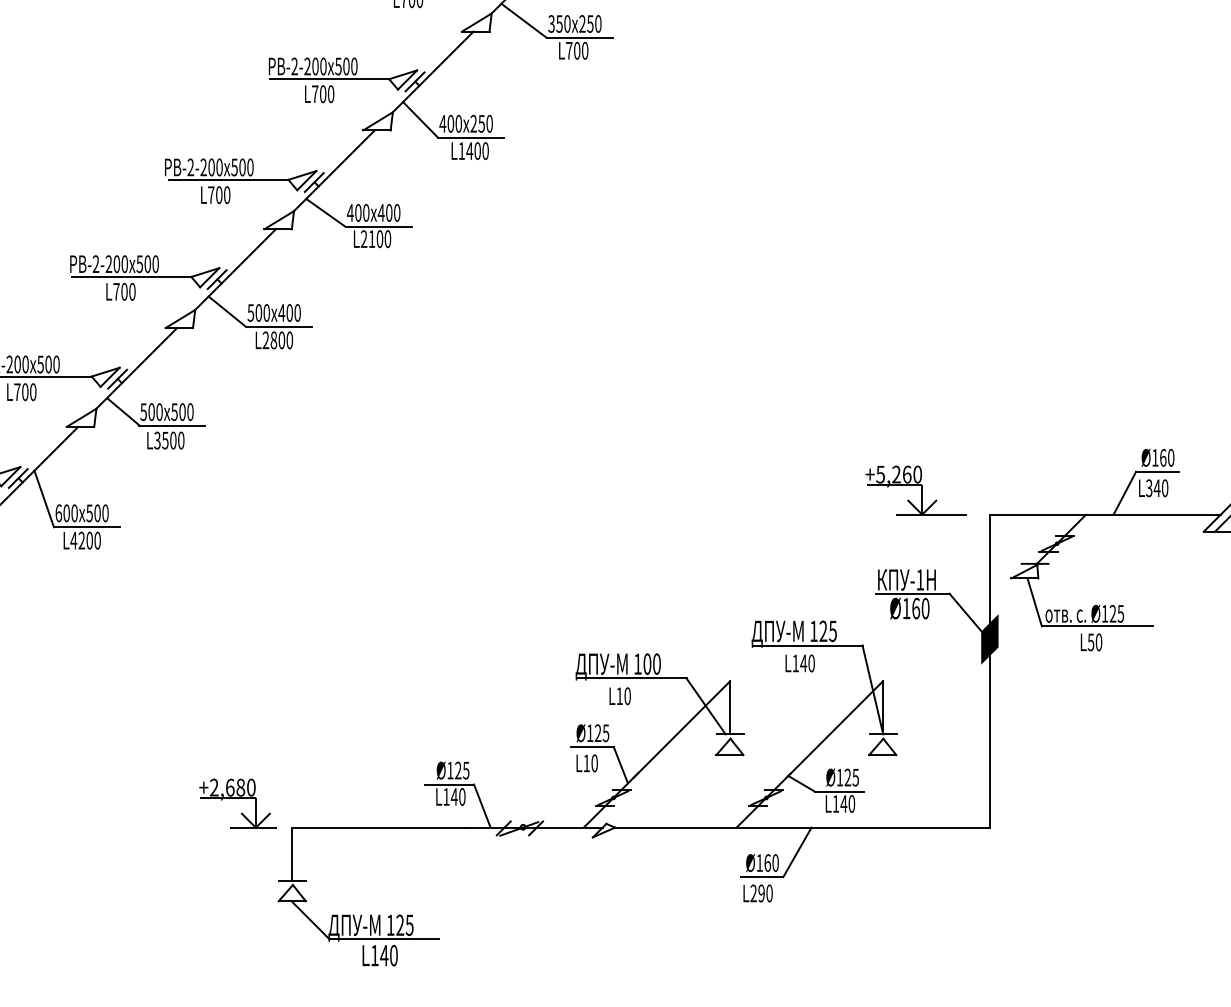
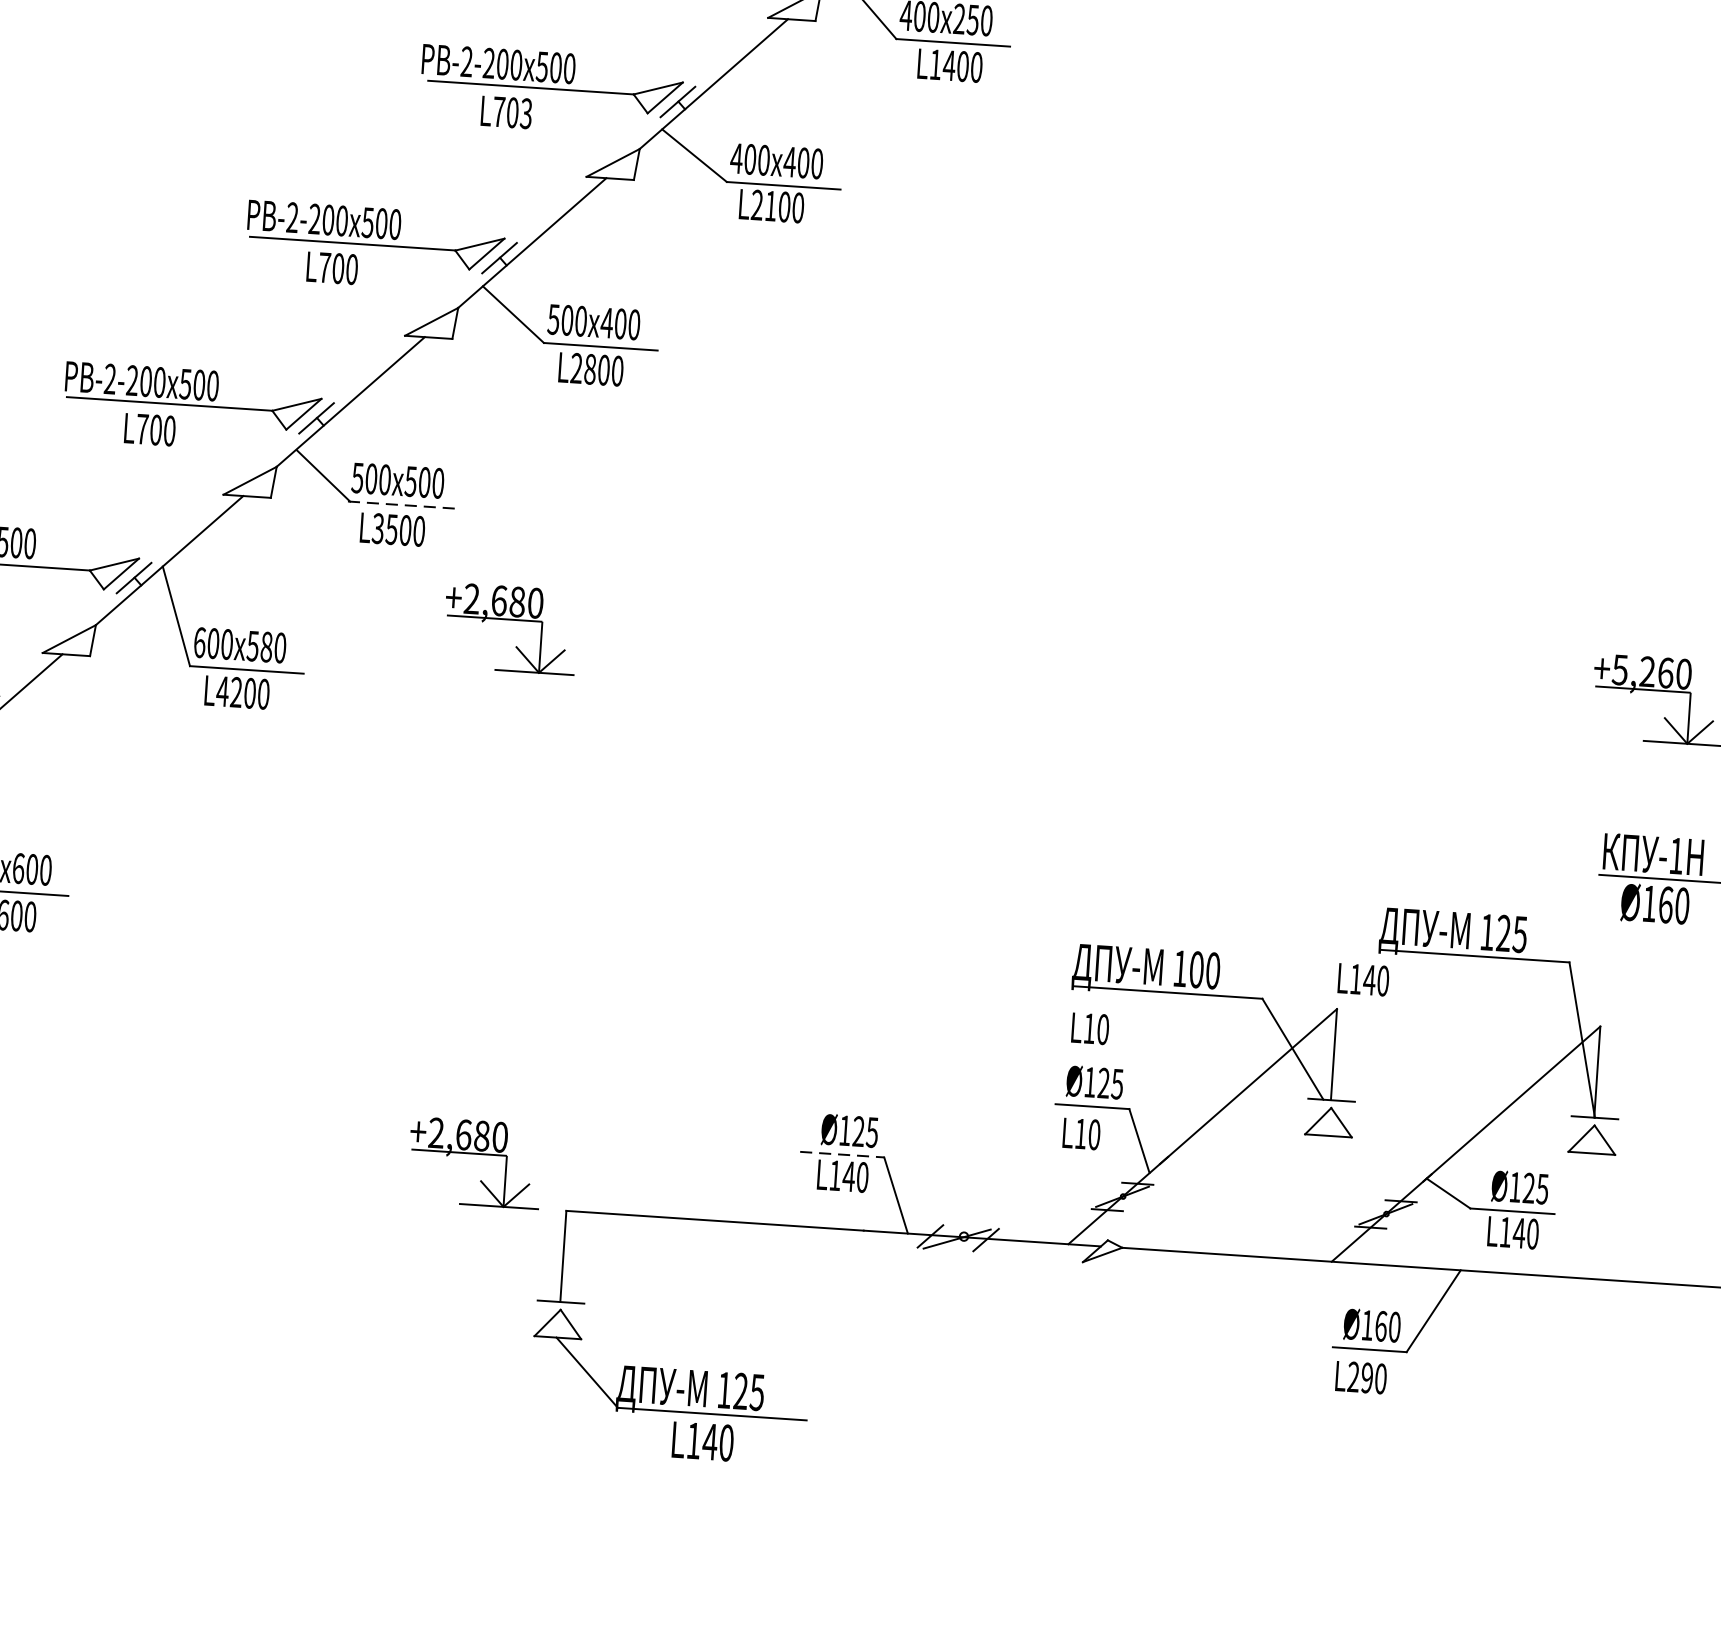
text: (226, 194) -> (525, 112), L700 -> L703
line: (171, 426) -> (404, 505), solid -> dashed
part: (237, 493) -> (510, 628), added
text: (97, 513) -> (266, 647), 500 -> 580
text: (799, 663) -> (1362, 979), moved
text: (619, 696) -> (1089, 1029), moved
line: (450, 784) -> (843, 1154), solid -> dashed

